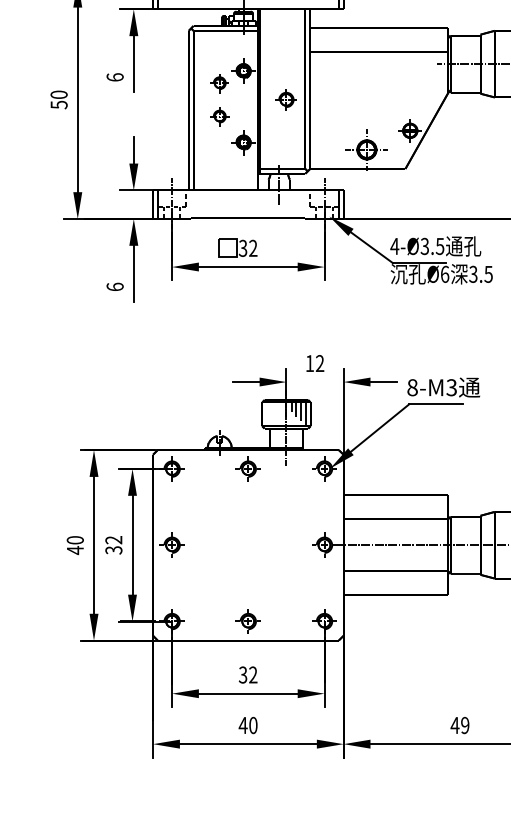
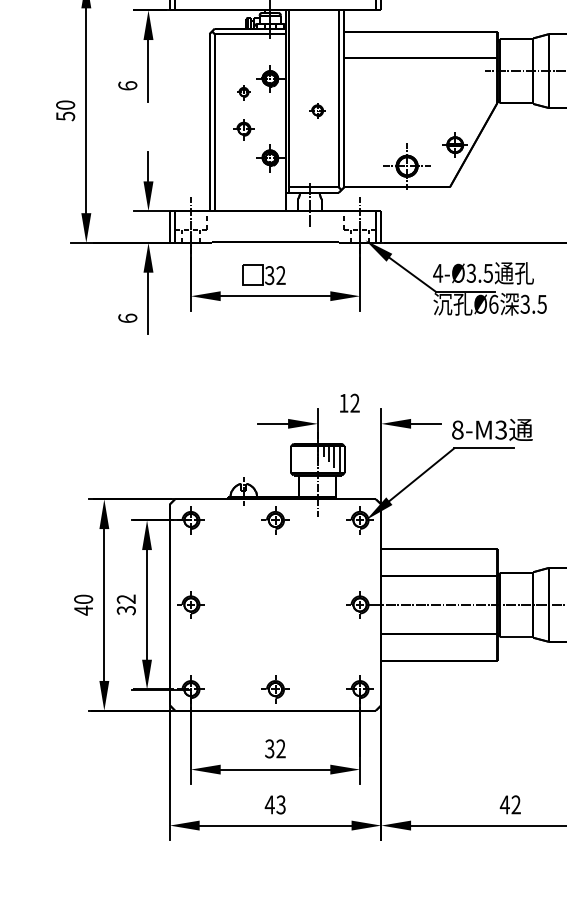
part: (219, 83) -> (243, 92), size x0.7
part: (285, 99) -> (316, 110), size x0.7
text: (252, 725) -> (280, 804), 40 -> 43
text: (464, 726) -> (515, 805), 49 -> 42

